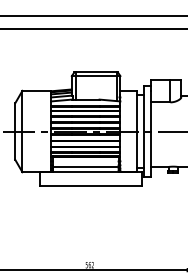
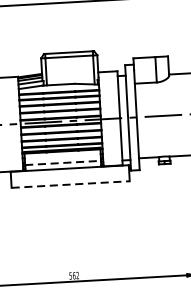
line: (85, 167) -> (62, 163), solid -> dashed
line: (91, 186) -> (71, 184), solid -> dashed

